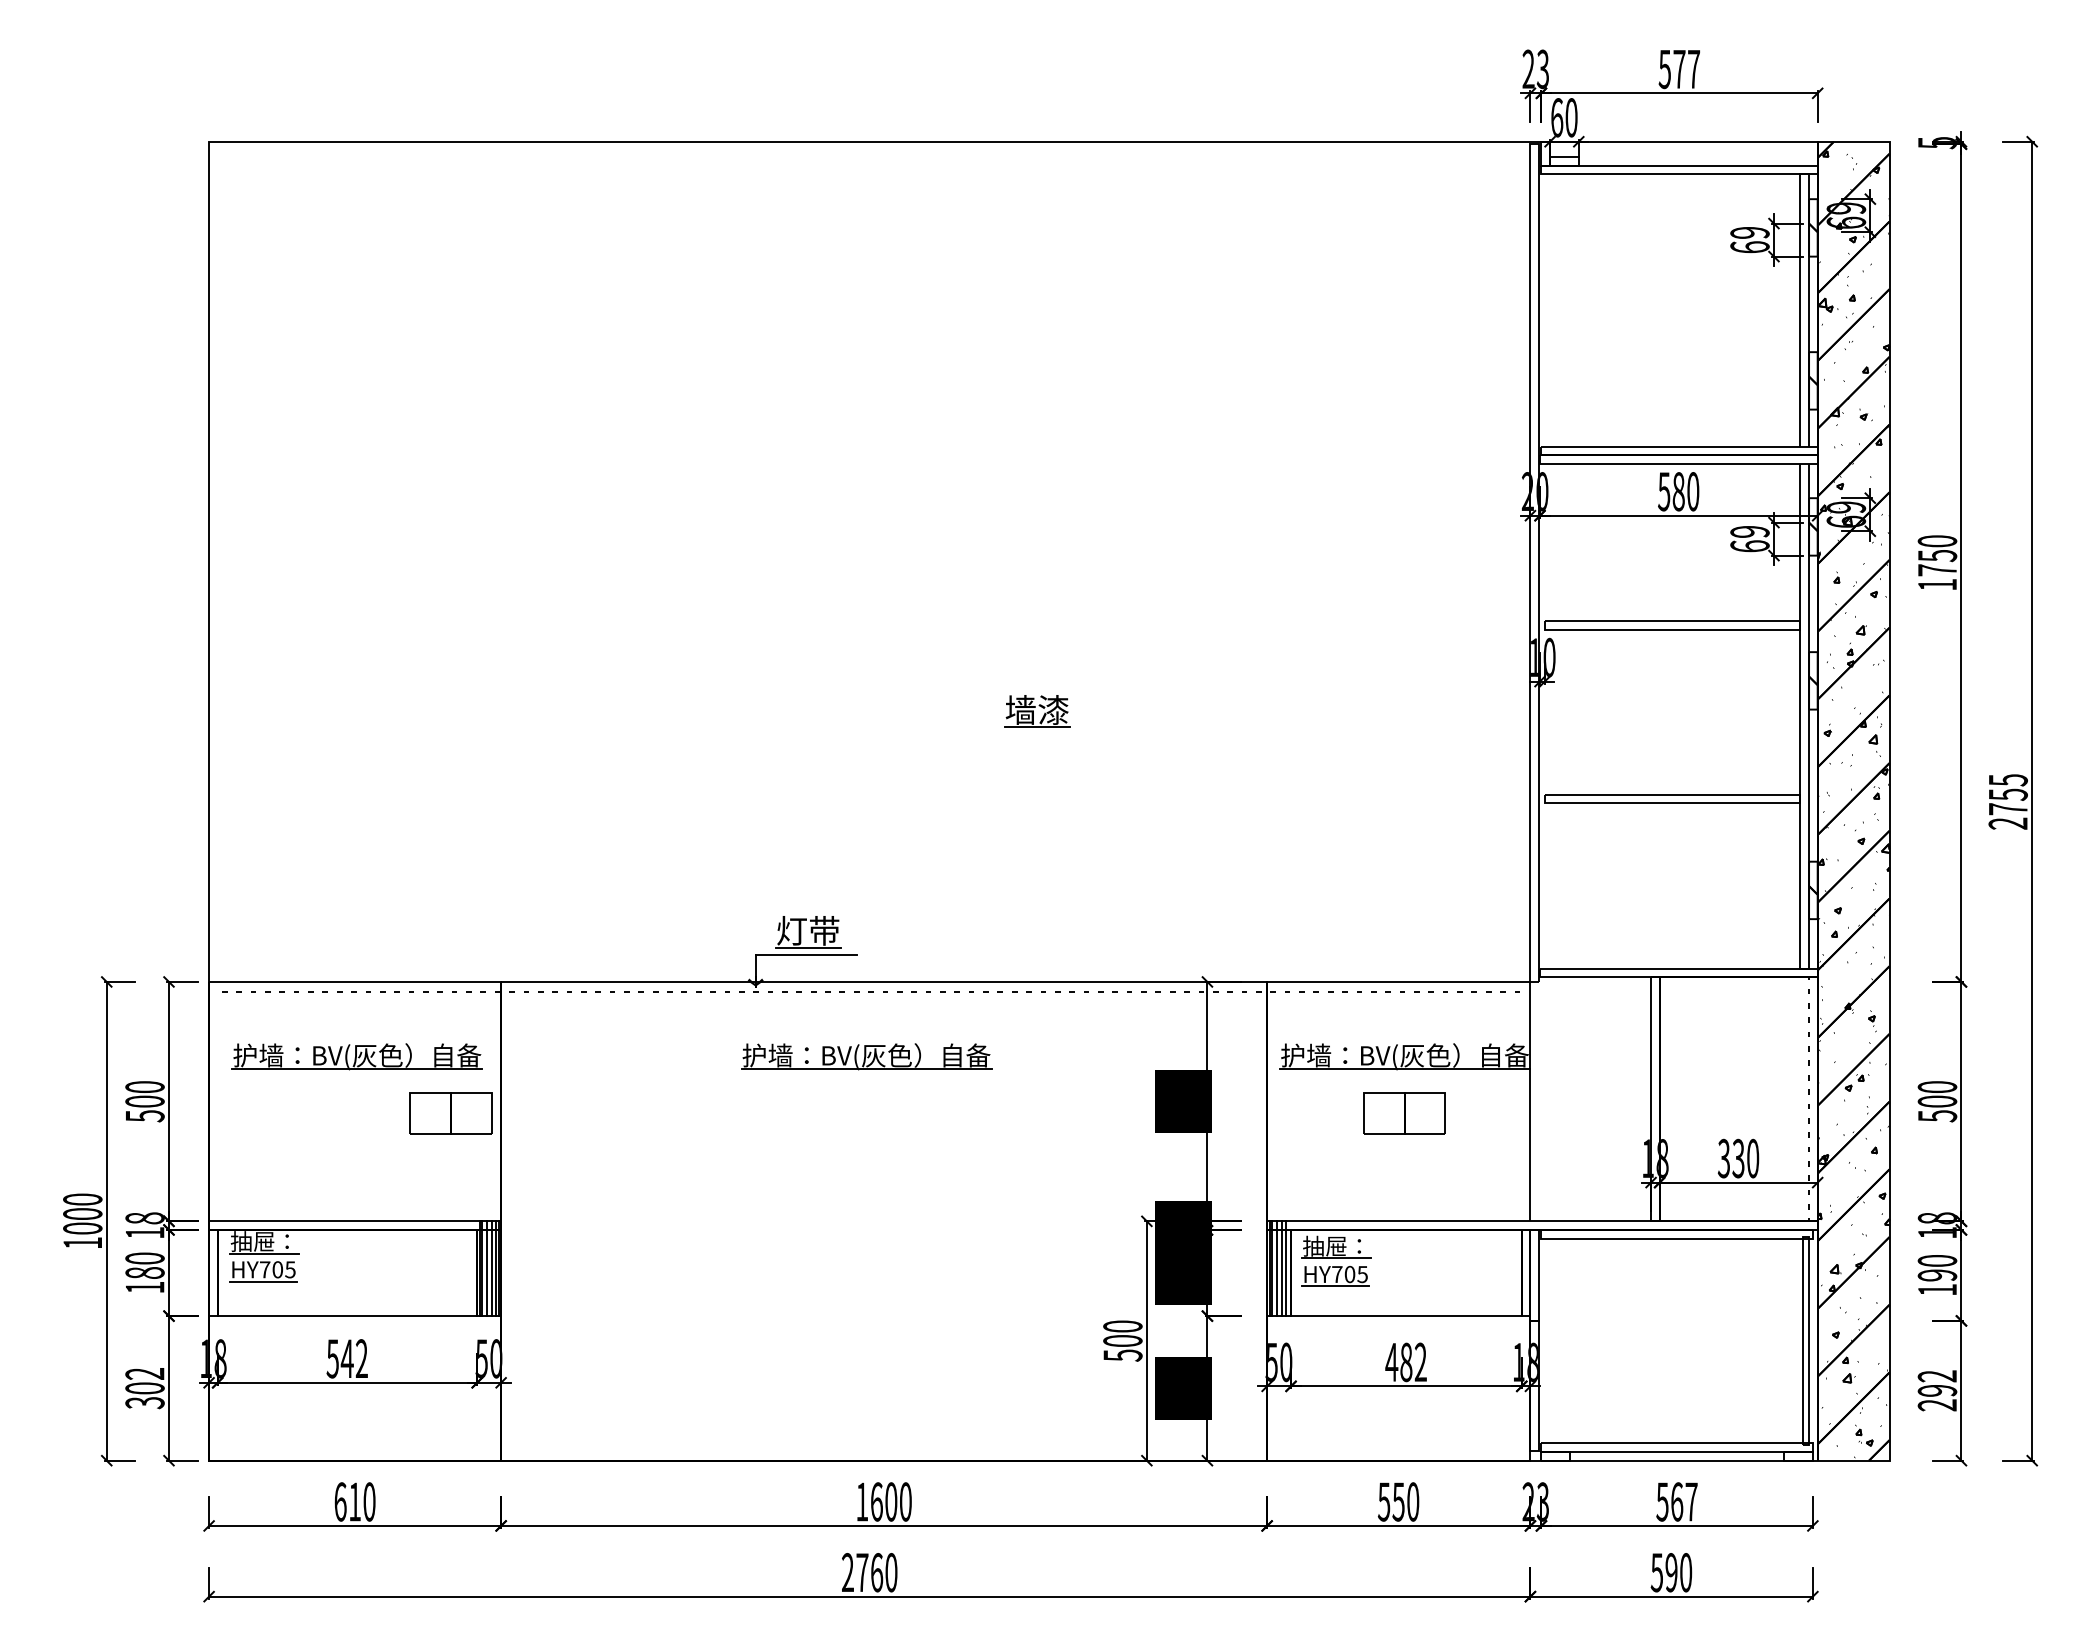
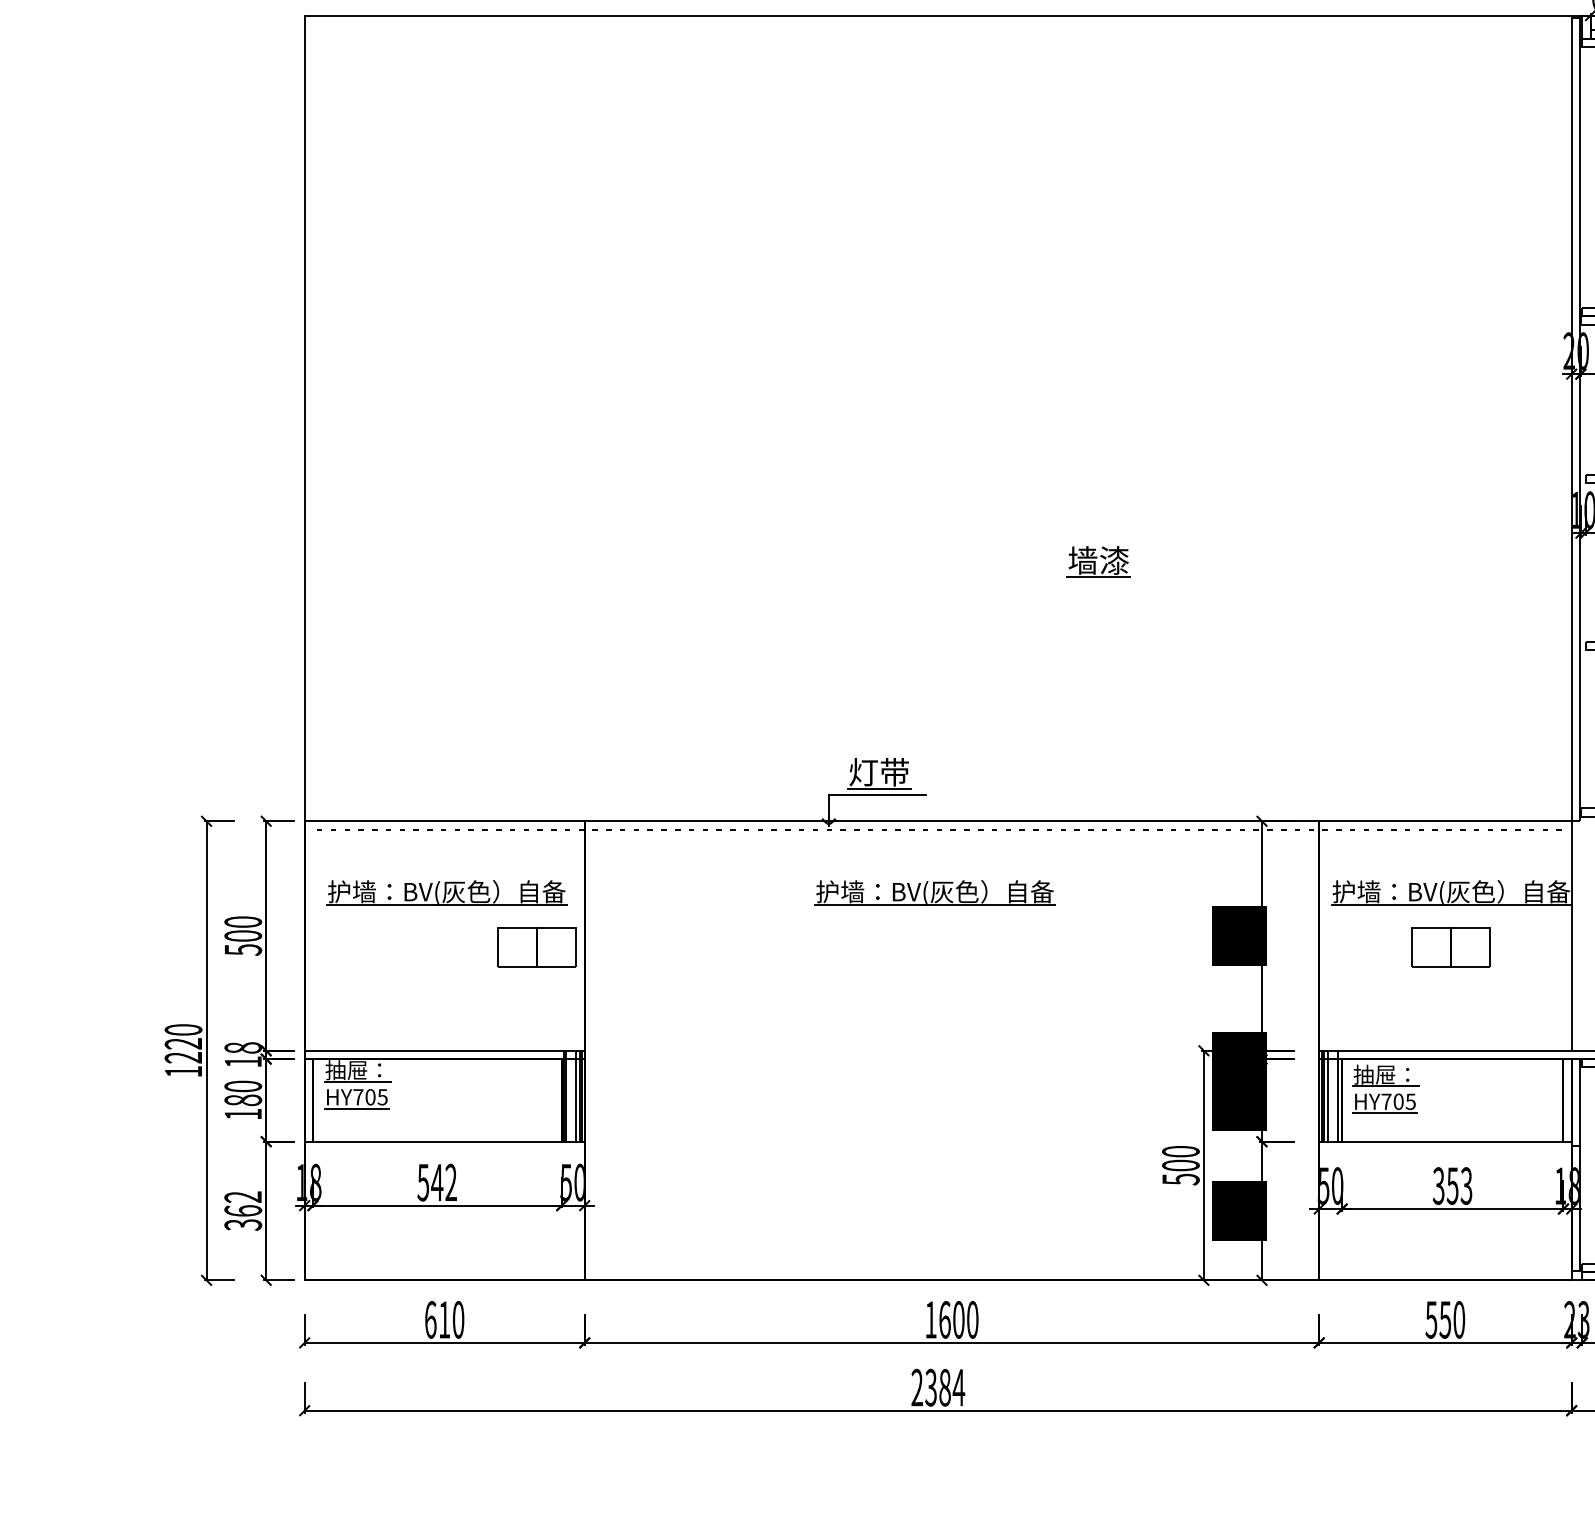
text: (82, 1221) -> (183, 1050), 1000 -> 1220
line: (486, 1268) -> (570, 1096), removed
line: (1281, 1268) -> (1333, 1096), removed
text: (1405, 1362) -> (1451, 1186), 482 -> 353
text: (144, 1388) -> (242, 1211), 302 -> 362
text: (876, 1572) -> (944, 1387), 2760 -> 2384

